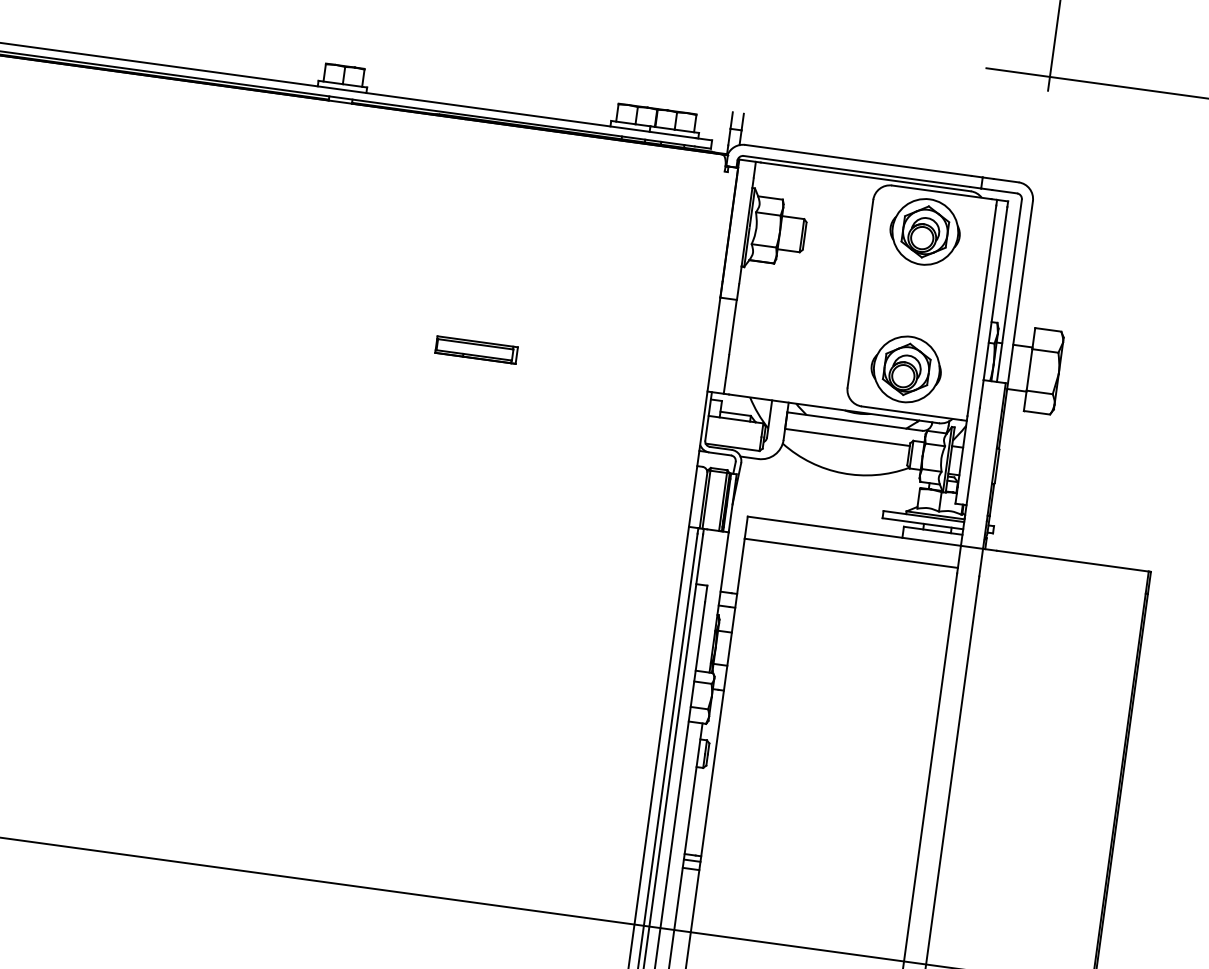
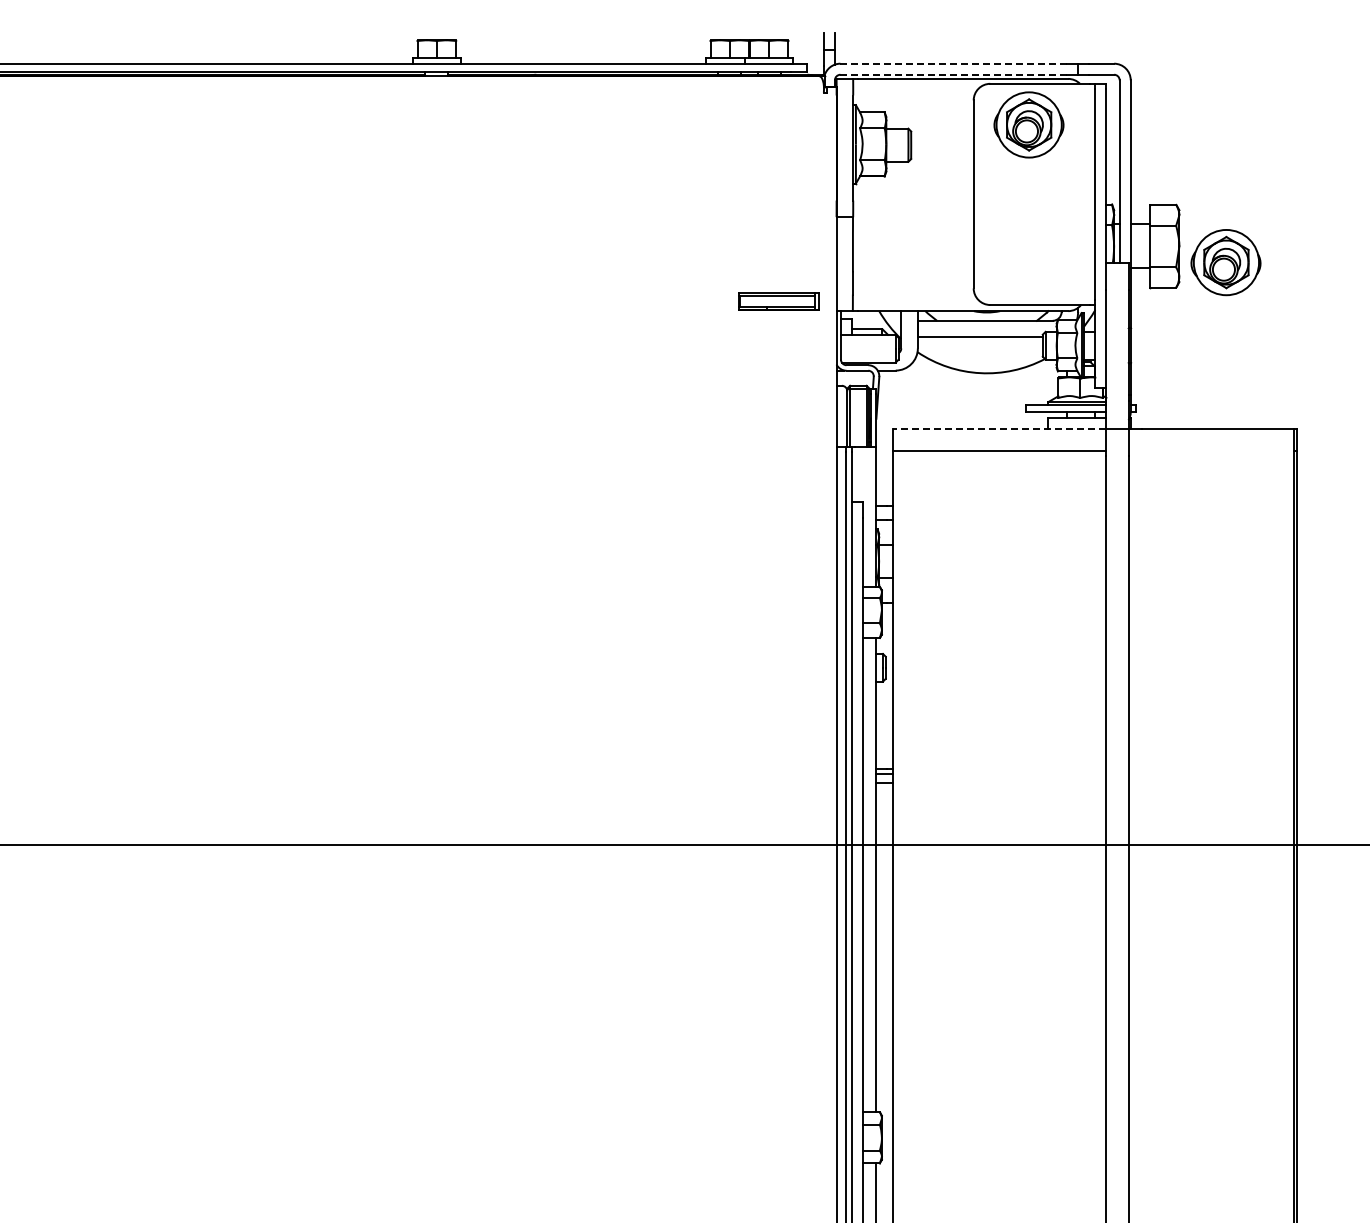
line: (858, 160) -> (953, 63), solid -> dashed
line: (856, 171) -> (953, 74), solid -> dashed
part: (476, 350) -> (778, 301), moved
part: (905, 369) -> (1225, 262), moved
line: (854, 531) -> (999, 428), solid -> dashed

